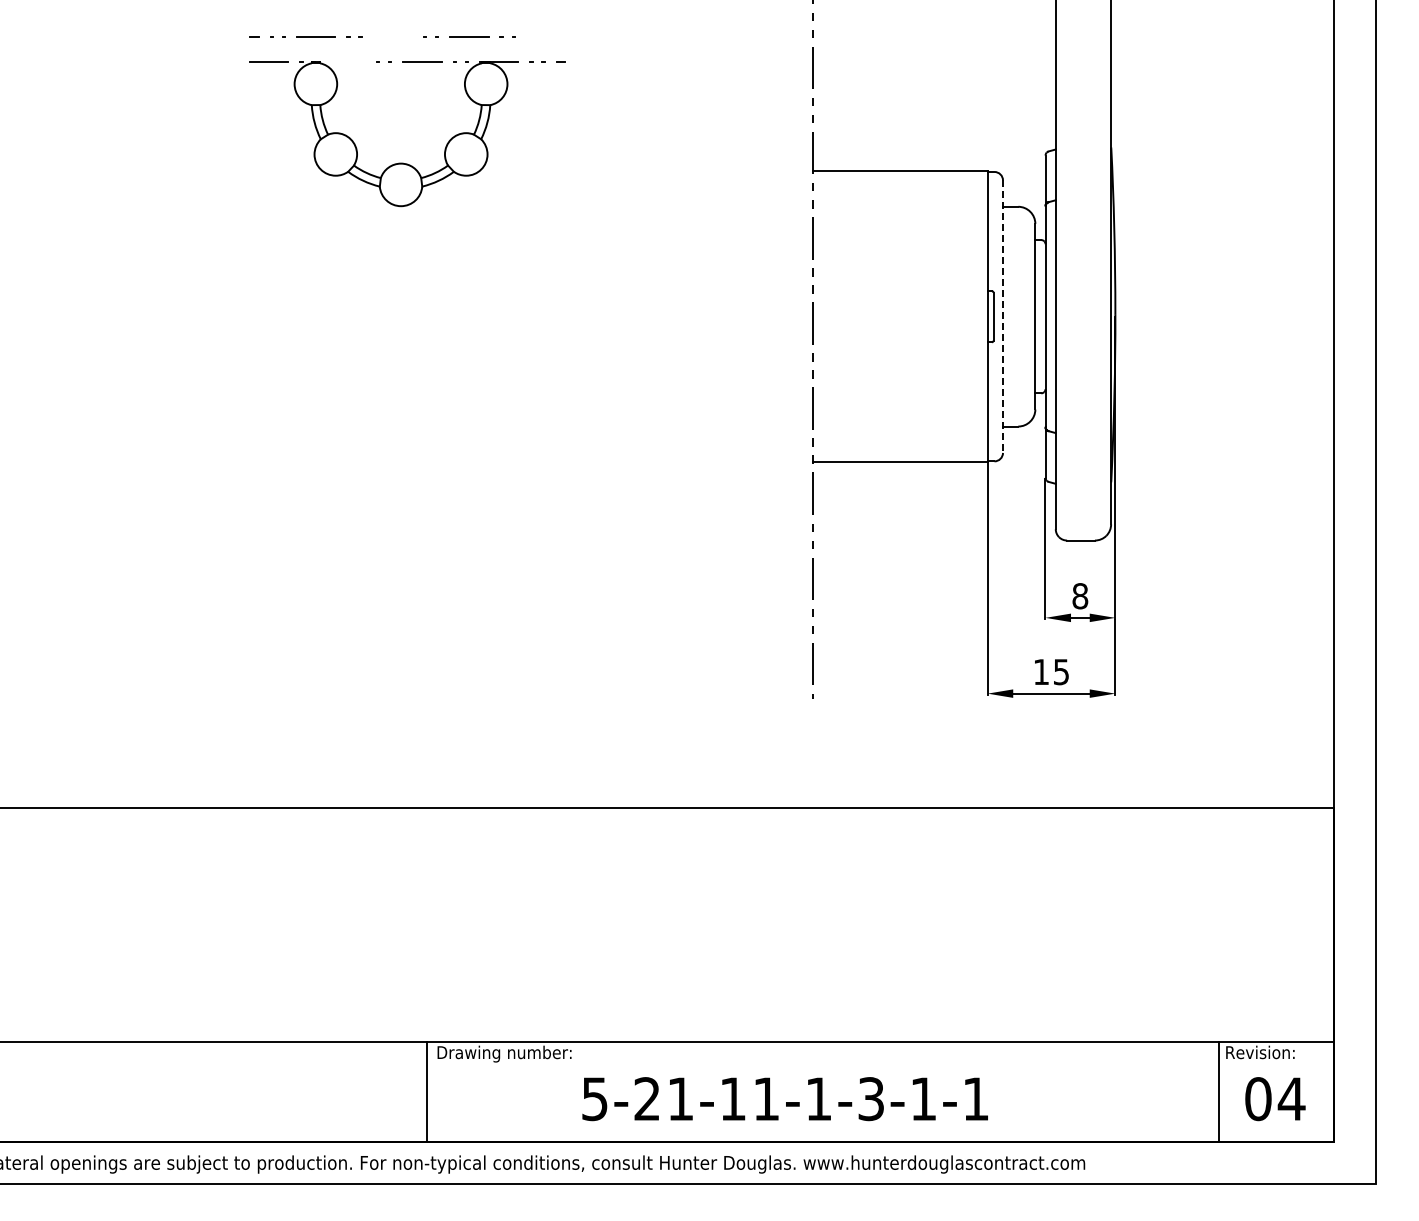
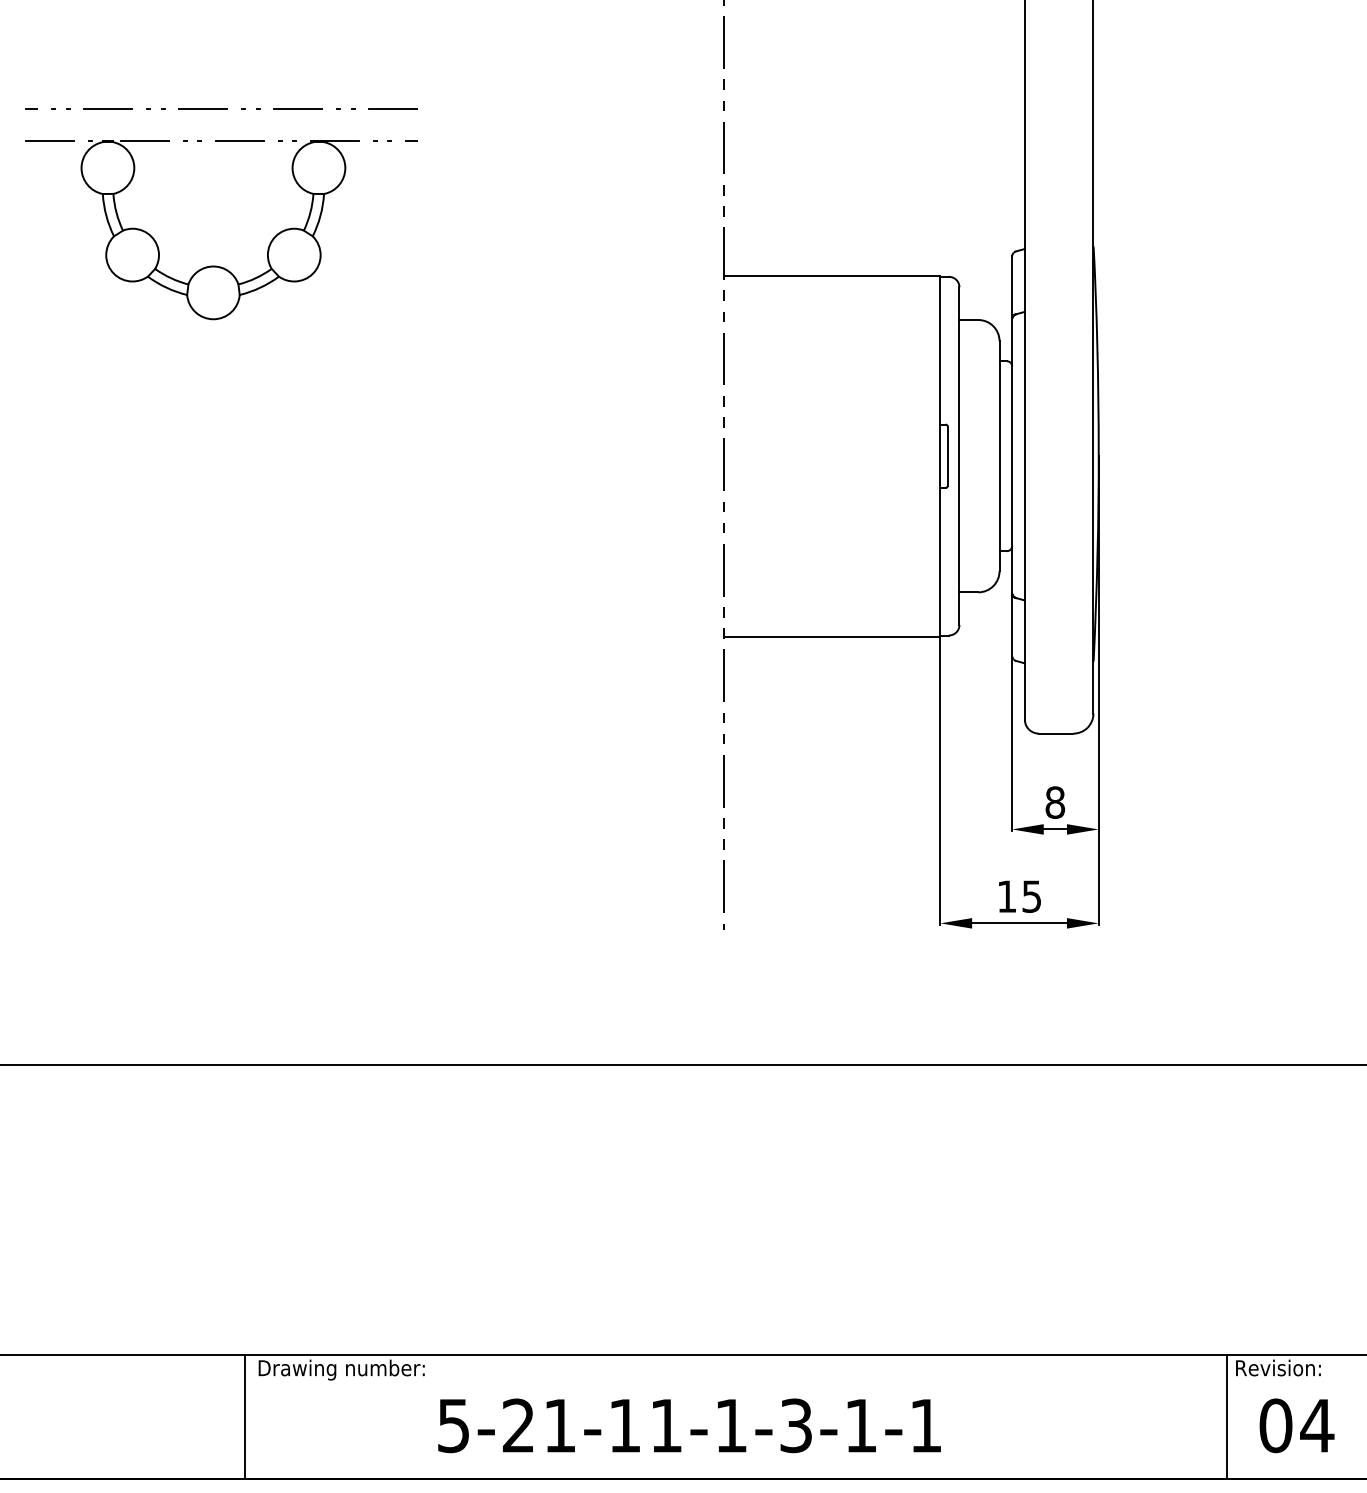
line: (392, 36) -> (202, 108), added
line: (545, 36) -> (392, 108), added
line: (345, 62) -> (144, 141), added
line: (1003, 317) -> (960, 457), dashed -> solid

